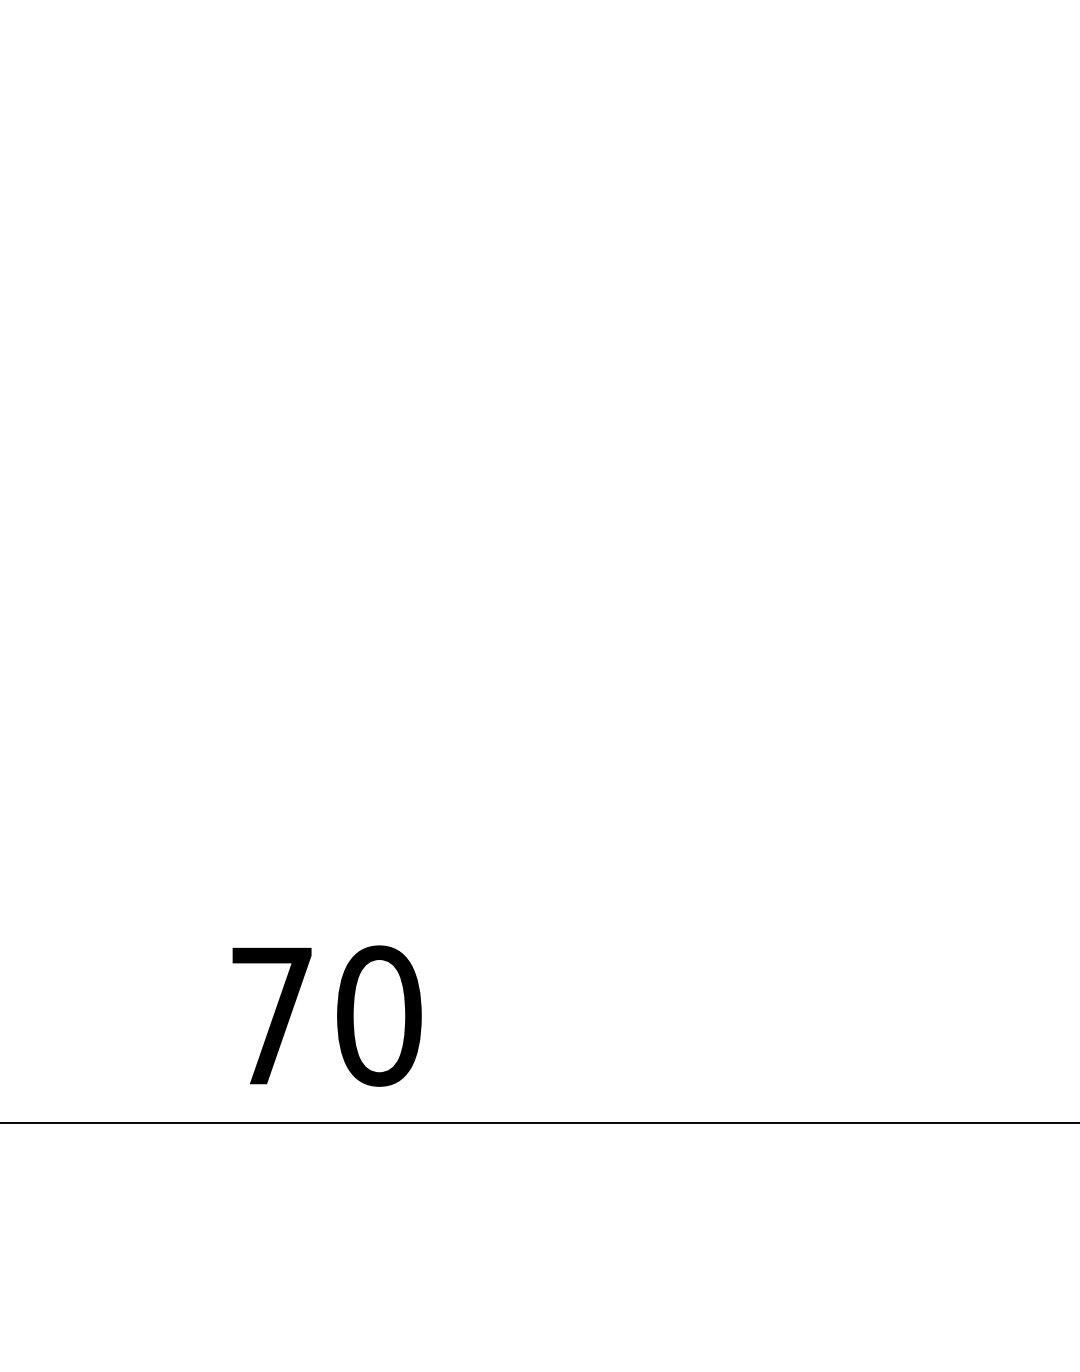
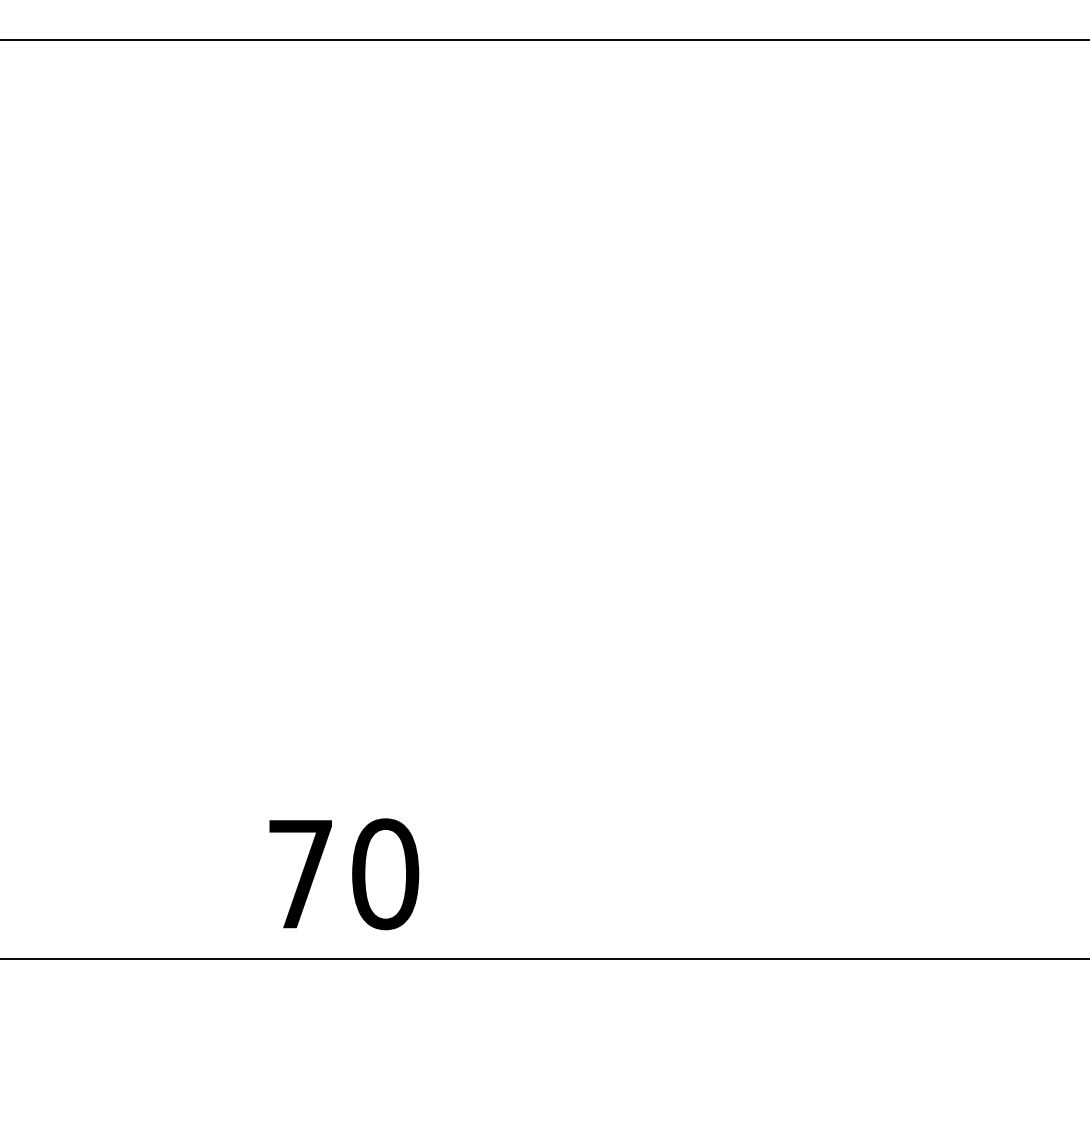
text: (327, 1016) -> (344, 874), moved

